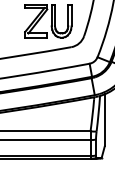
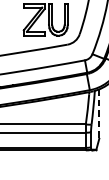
line: (104, 120) -> (99, 114), solid -> dashed

